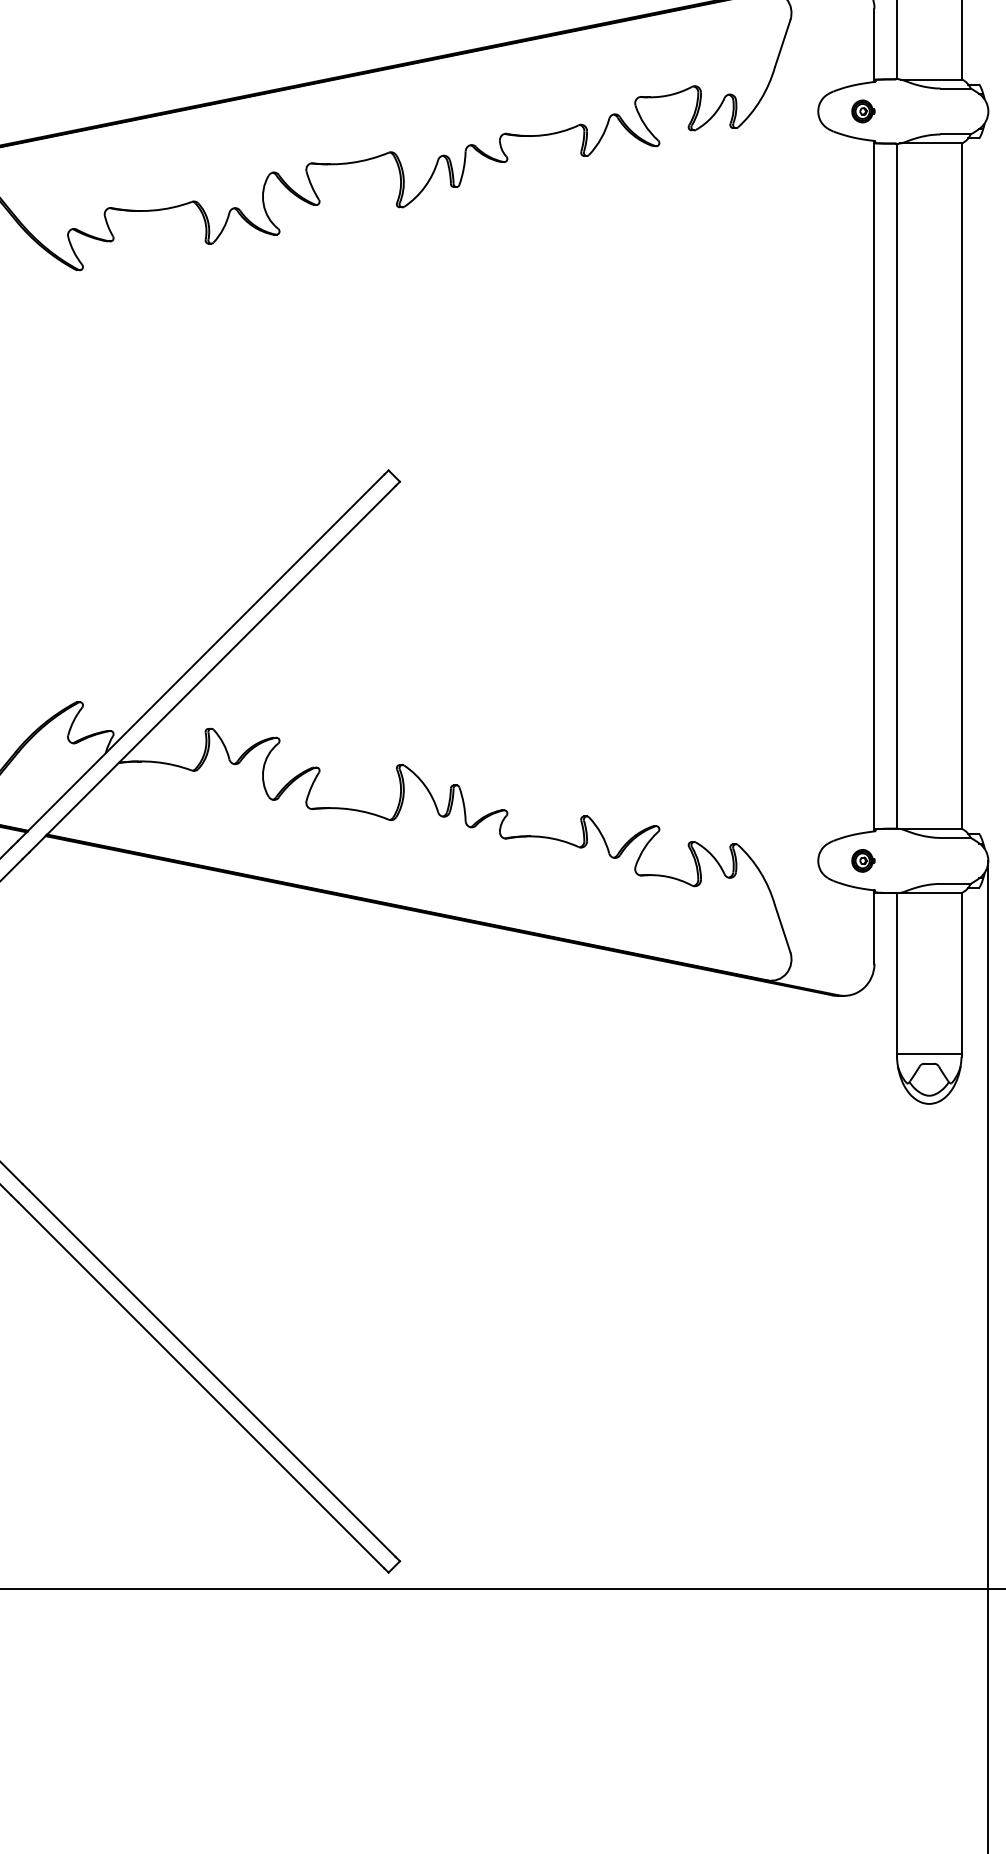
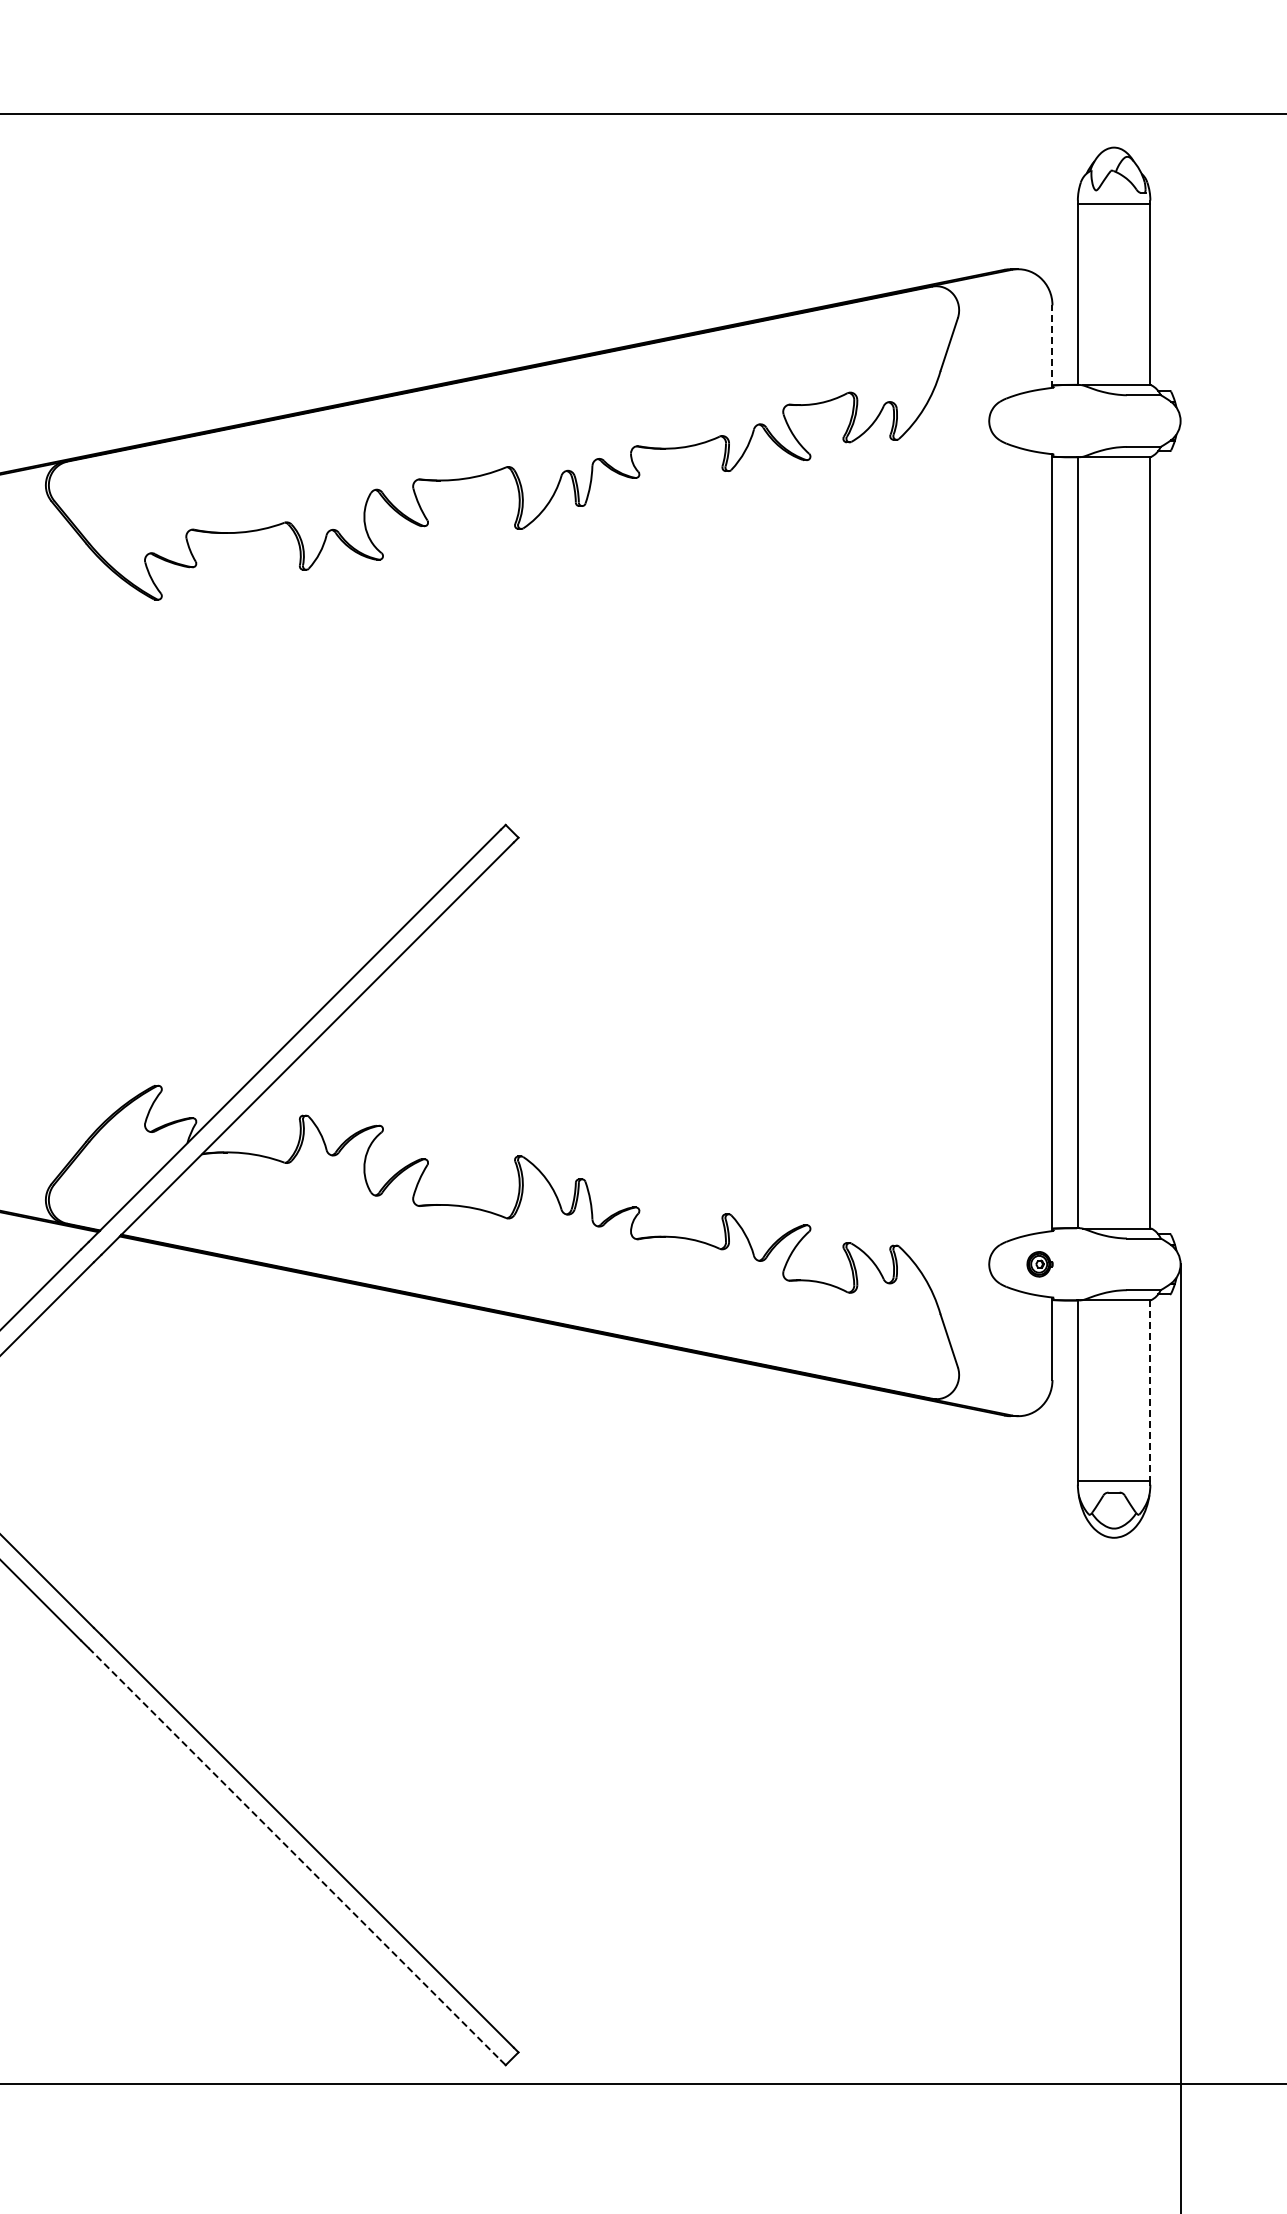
line: (874, 45) -> (1052, 346), solid -> dashed
part: (862, 110) -> (1039, 420), removed
line: (961, 973) -> (1150, 1391), solid -> dashed
line: (200, 1385) -> (294, 1854), solid -> dashed

